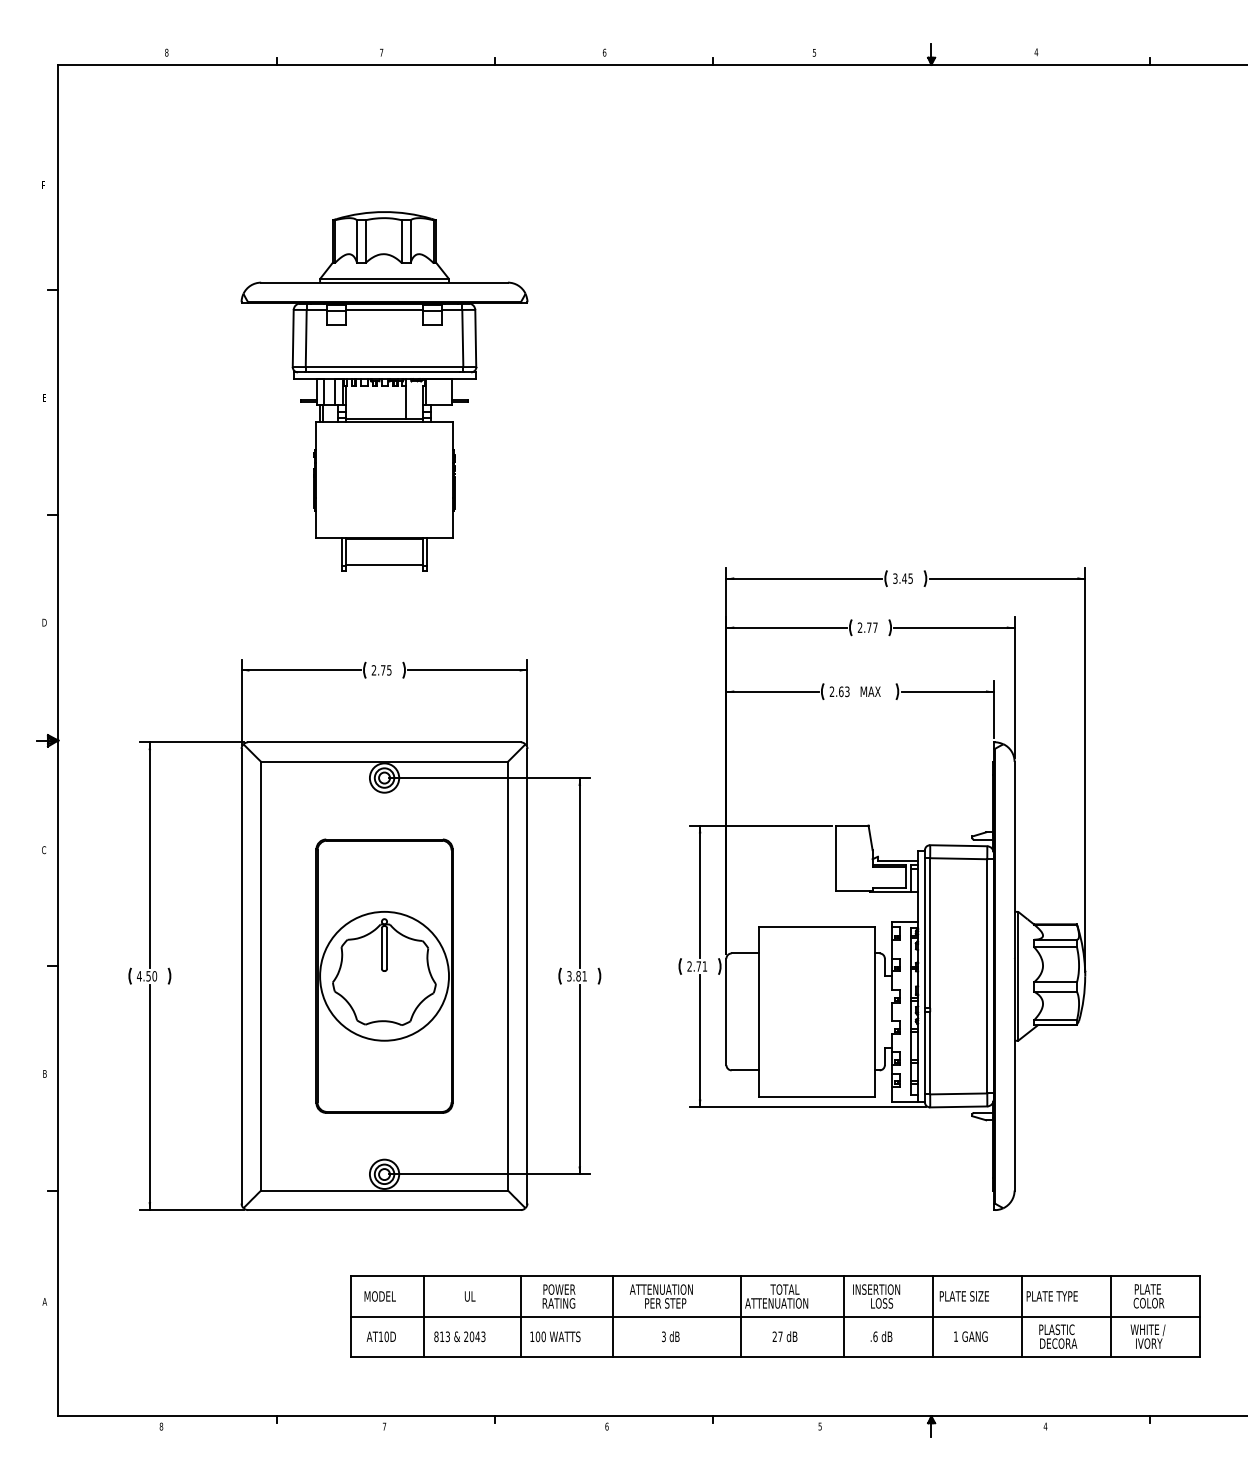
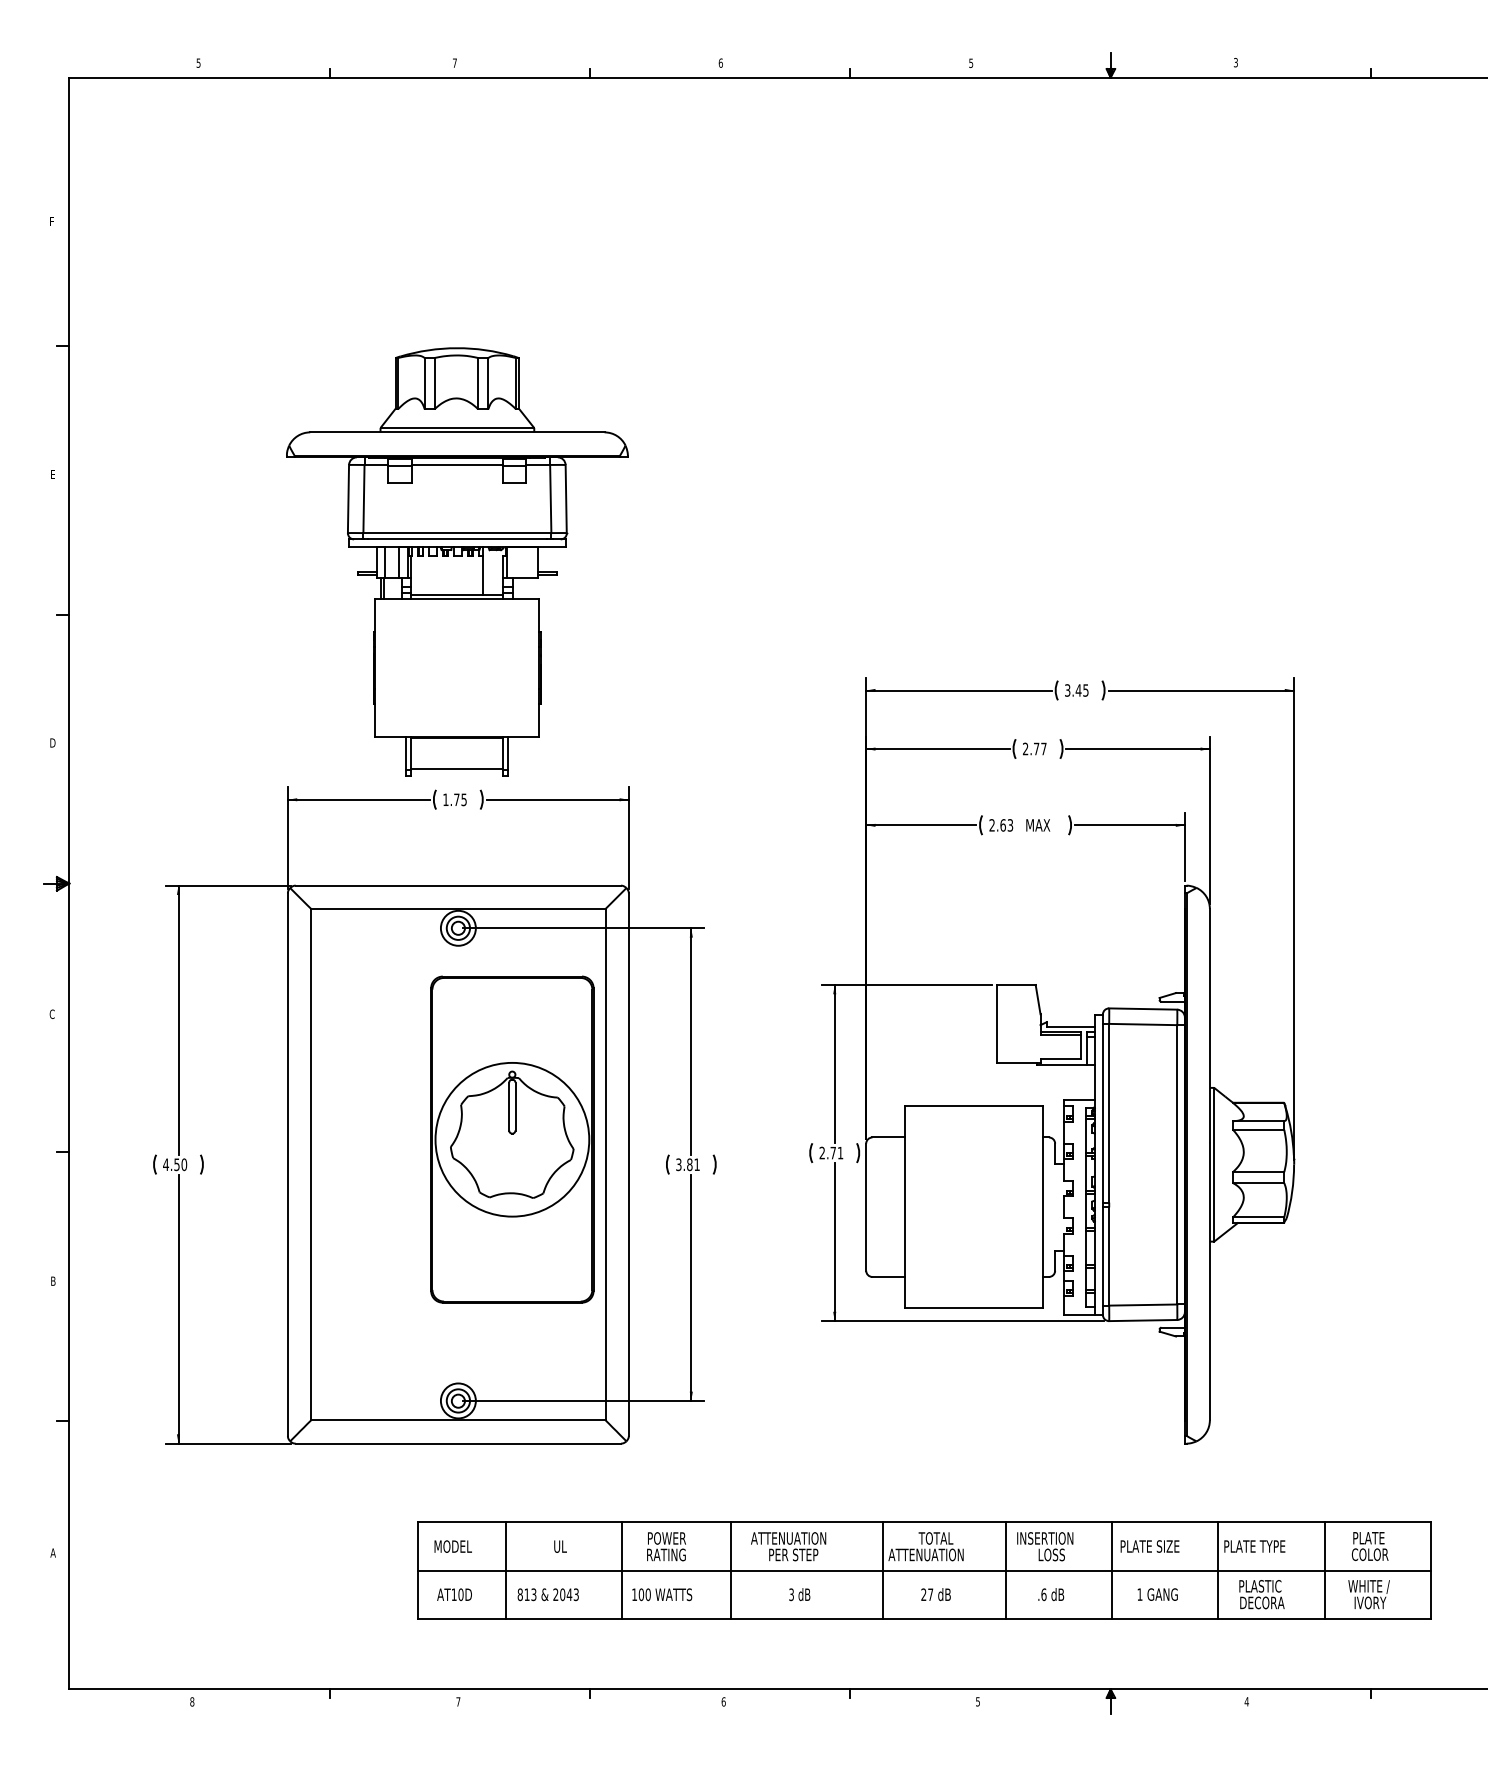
text: (166, 52) -> (198, 62), 8 -> 5
text: (1036, 52) -> (1235, 62), 4 -> 3
part: (384, 390) -> (457, 561), moved
text: (373, 670) -> (445, 799), 2.75 -> 1.75
part: (384, 976) -> (512, 1139), moved

